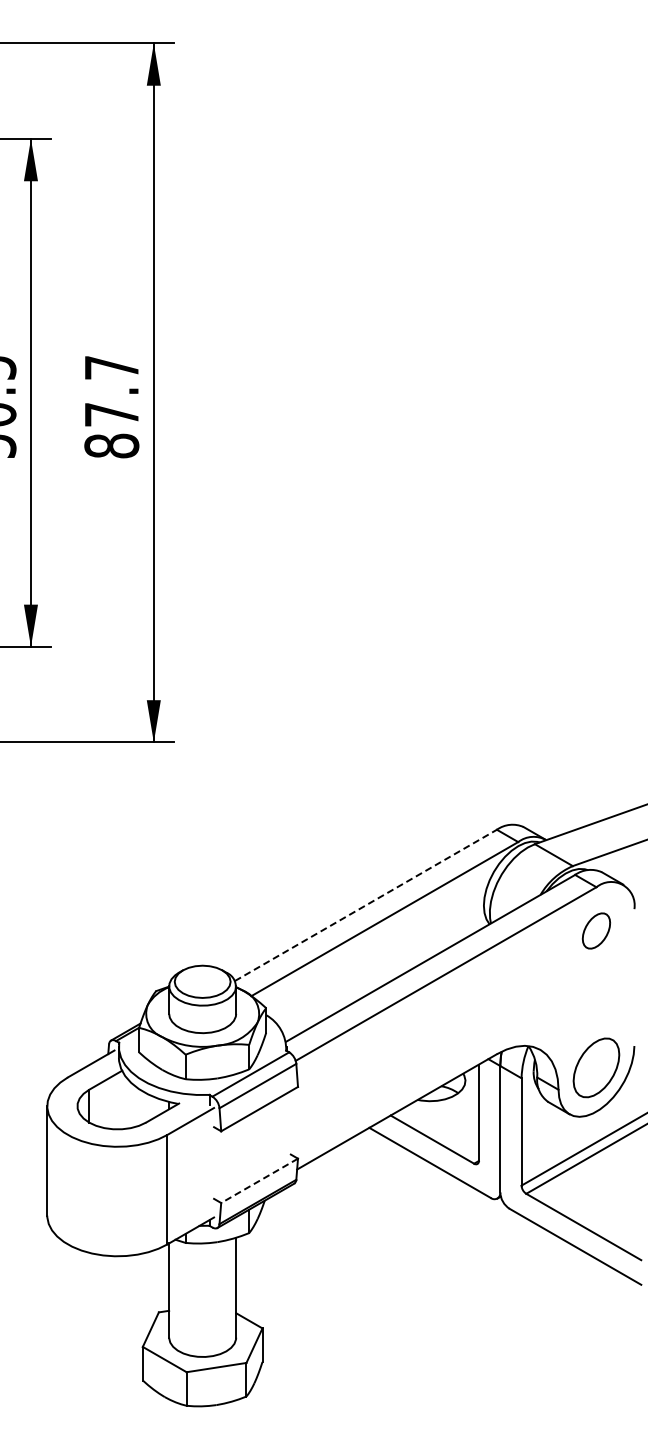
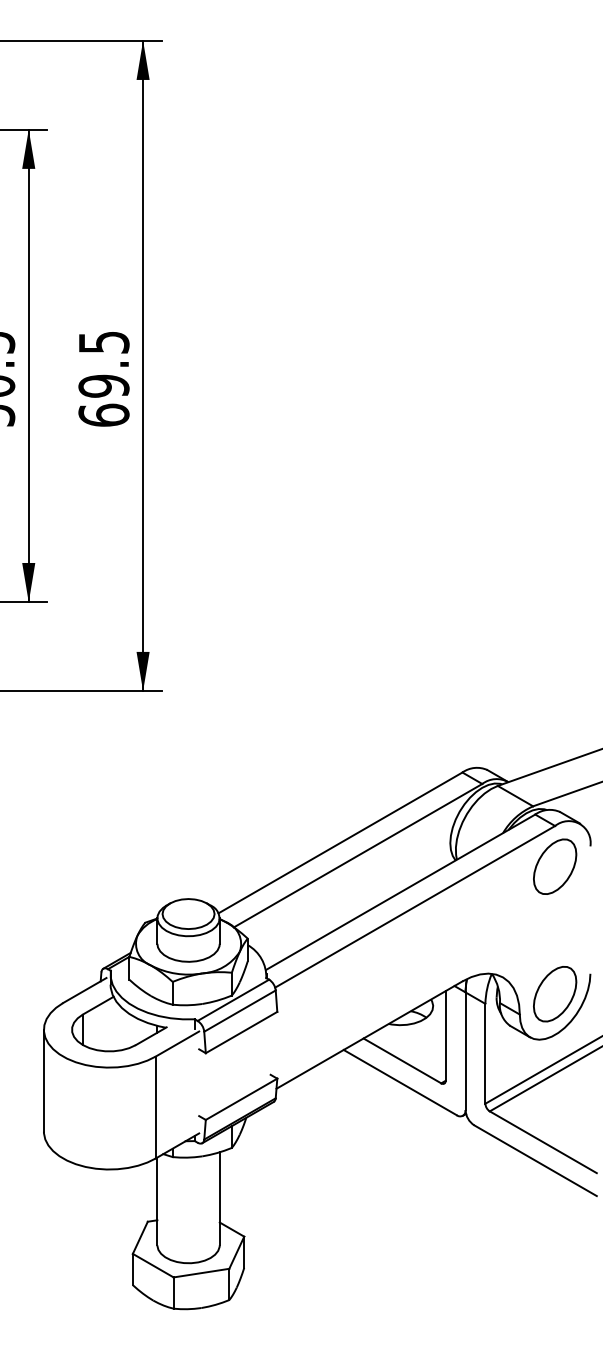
text: (111, 407) -> (103, 379), 87.7 -> 69.5
line: (366, 905) -> (341, 843), dashed -> solid
part: (596, 930) -> (555, 866), size x1.67
line: (259, 1181) -> (241, 1099), dashed -> solid

